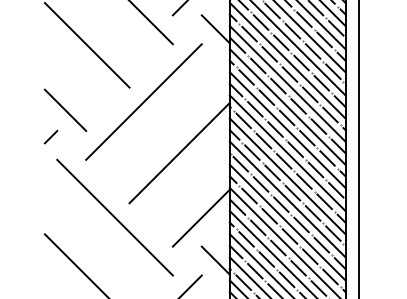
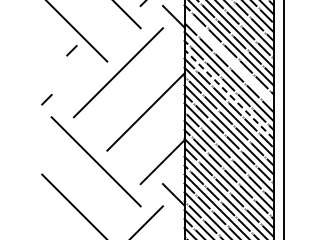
line: (83, 73) -> (71, 50), added
line: (286, 83) -> (228, 58), removed
line: (64, 110) -> (57, 79), removed
line: (286, 130) -> (228, 94), solid -> dashed

